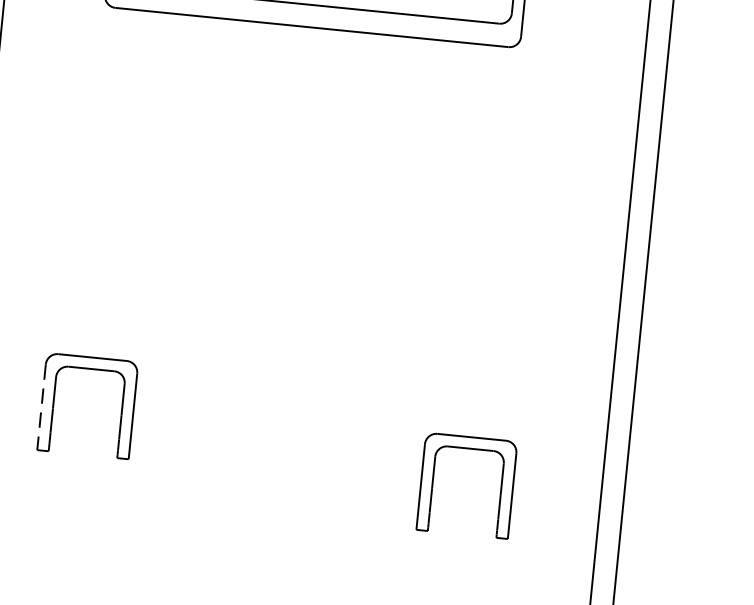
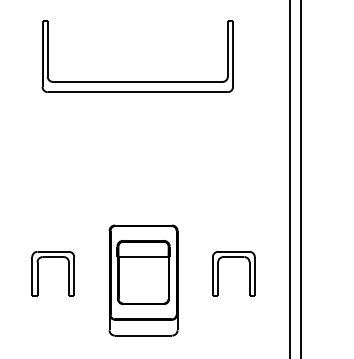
line: (42, 406) -> (32, 276), dashed -> solid
part: (283, 439) -> (143, 280), added
part: (433, 481) -> (218, 273), moved

